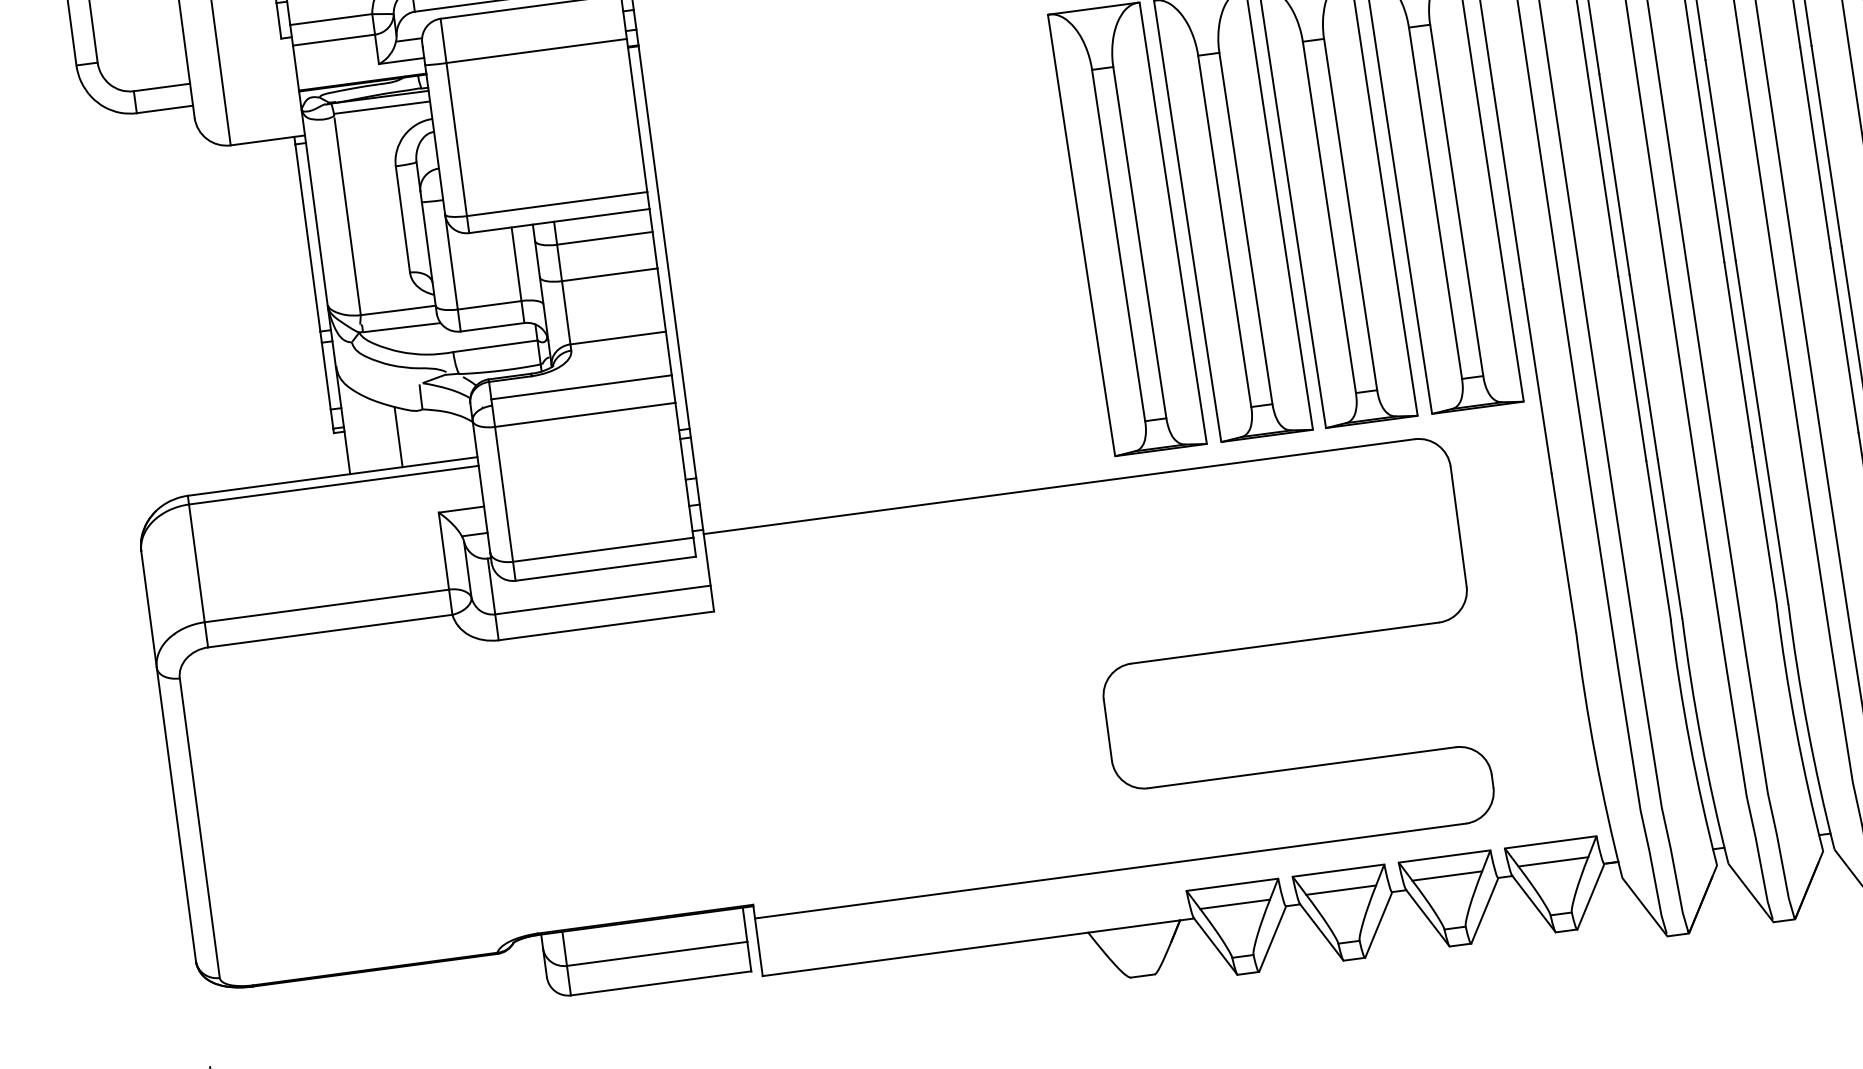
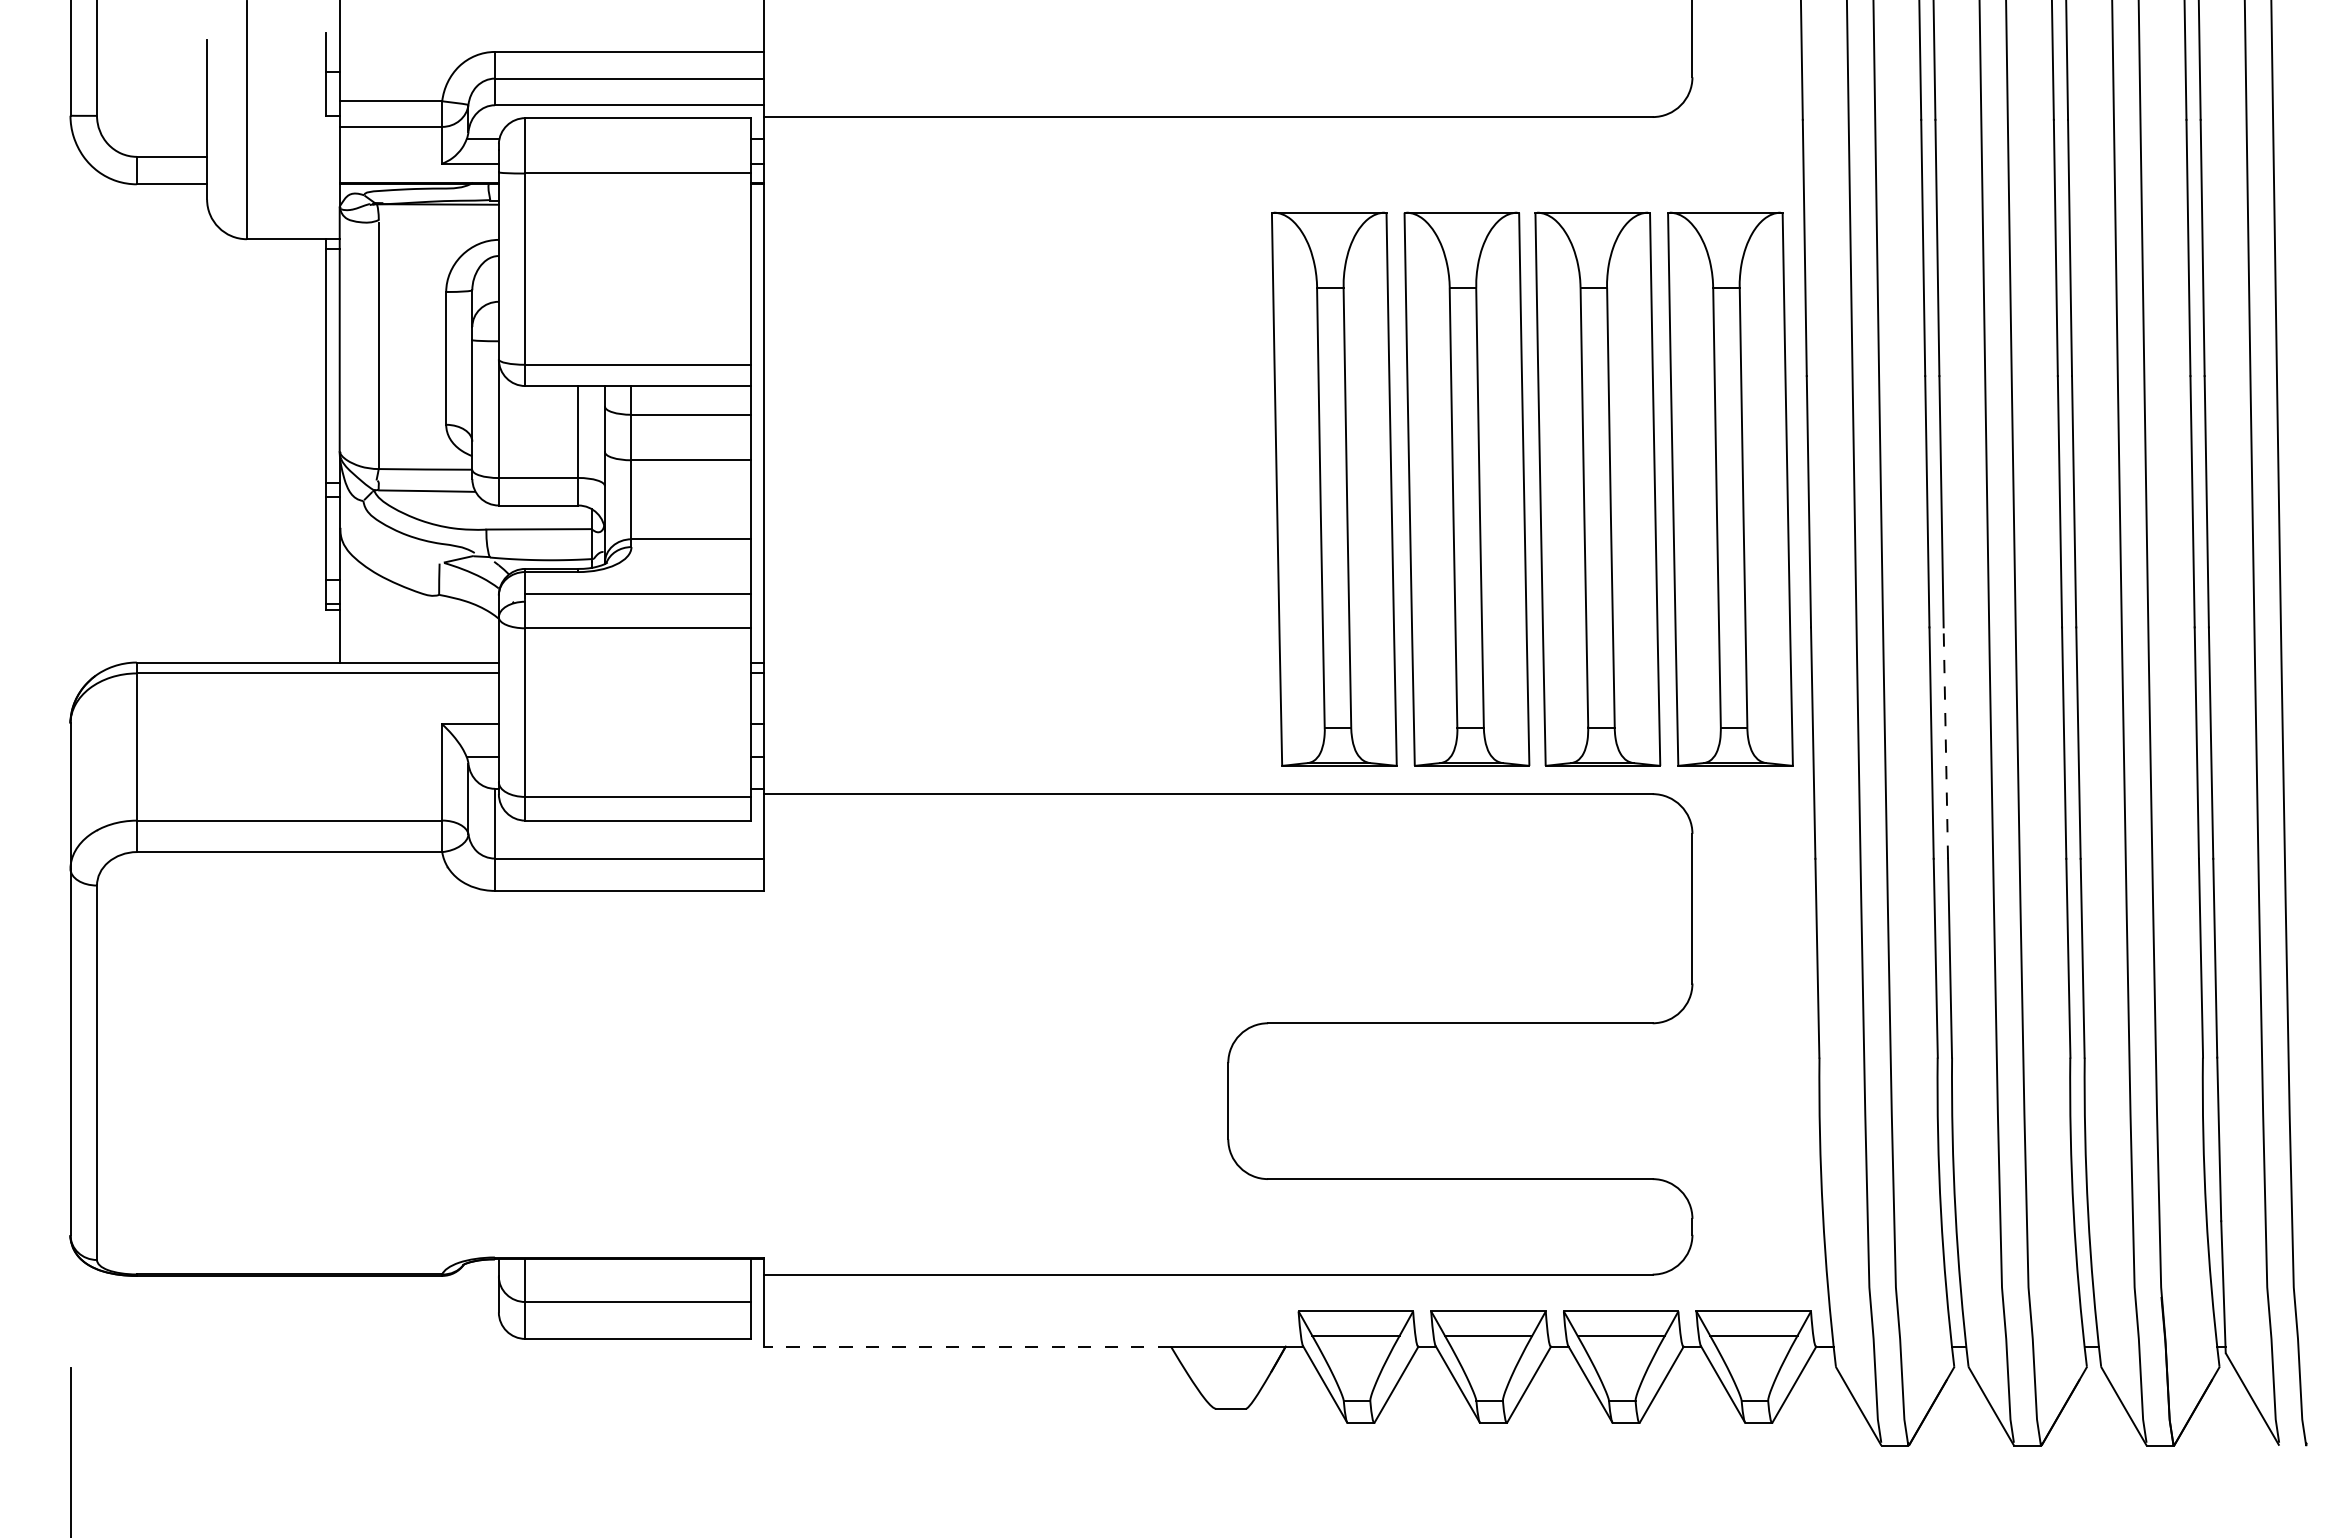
line: (381, 107) -> (438, 217), removed
line: (1643, 367) -> (1945, 743), solid -> dashed
line: (398, 436) -> (405, 624), removed
line: (925, 954) -> (967, 1346), solid -> dashed

